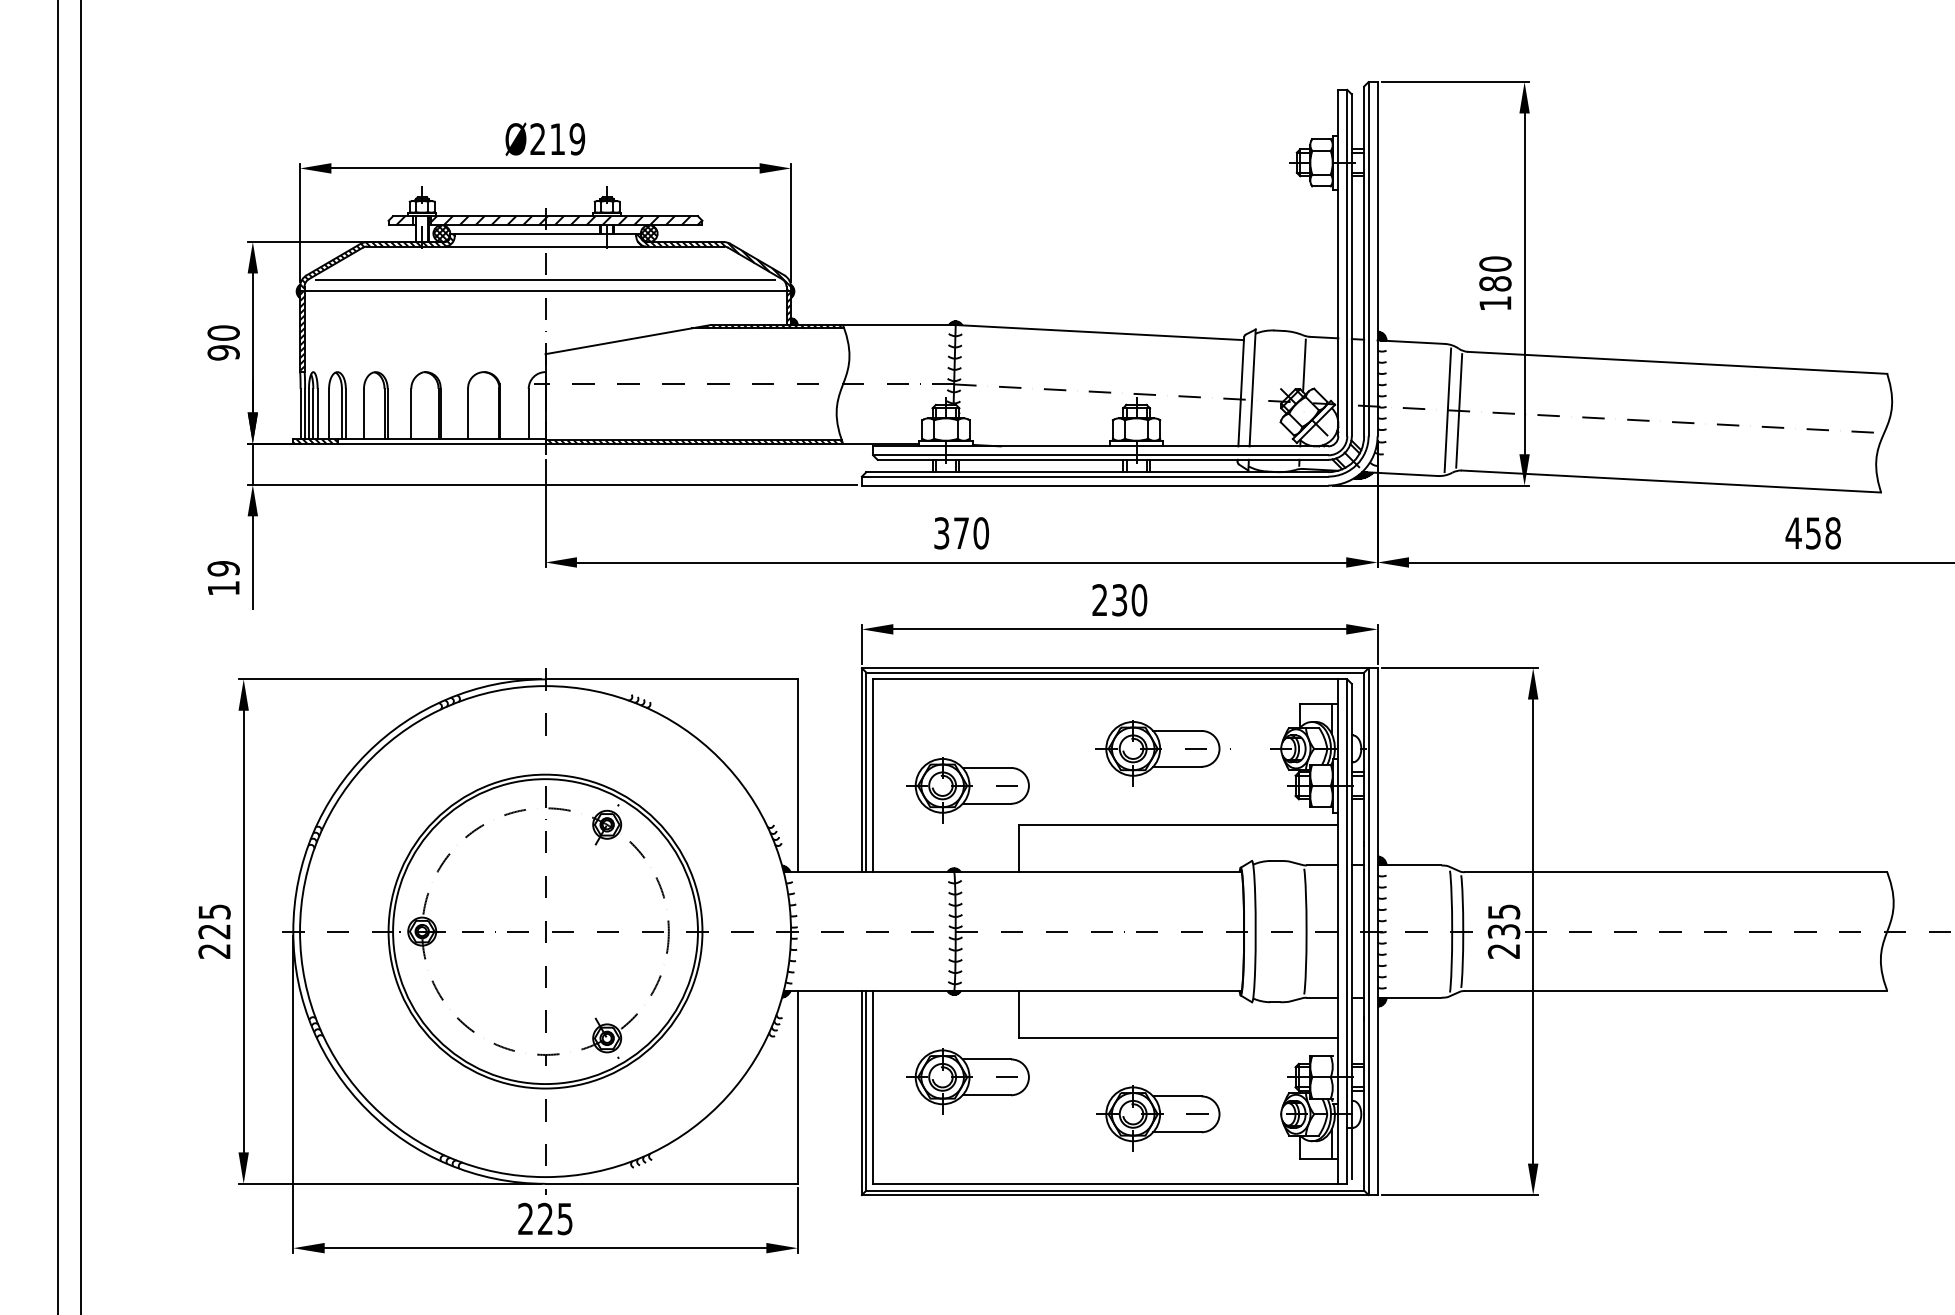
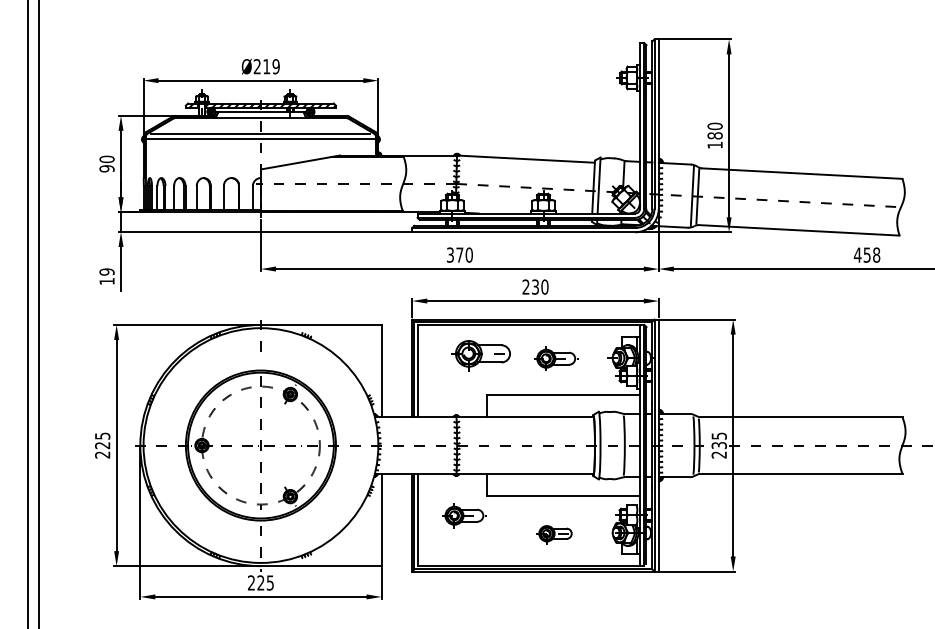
part: (1163, 751) -> (556, 359), size x0.7
part: (967, 789) -> (480, 355), moved
part: (967, 1079) -> (462, 516), size x0.7
part: (1159, 1117) -> (554, 534), size x0.6

